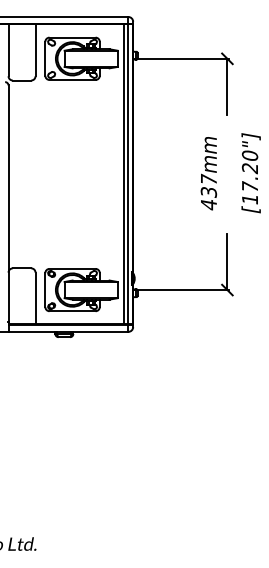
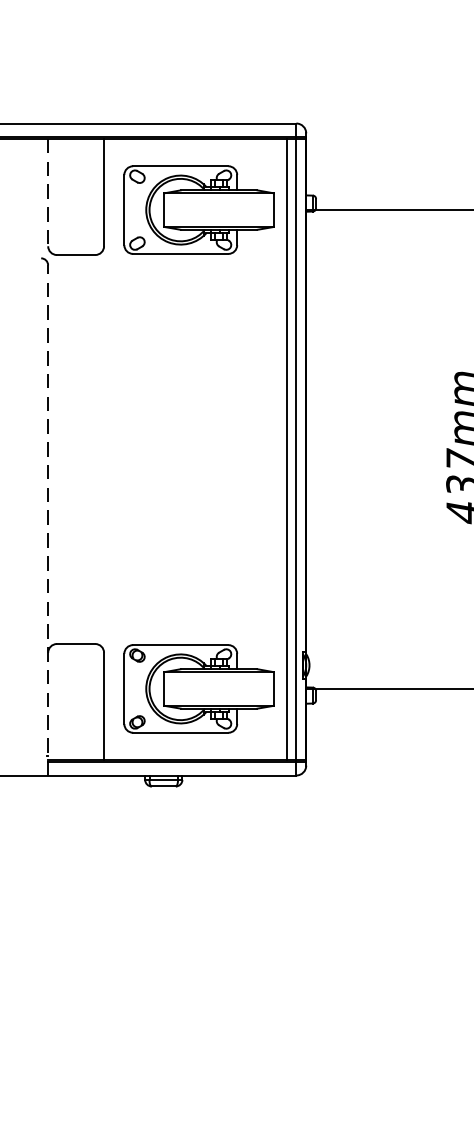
line: (8, 50) -> (48, 192), solid -> dashed
line: (8, 208) -> (48, 520), solid -> dashed

